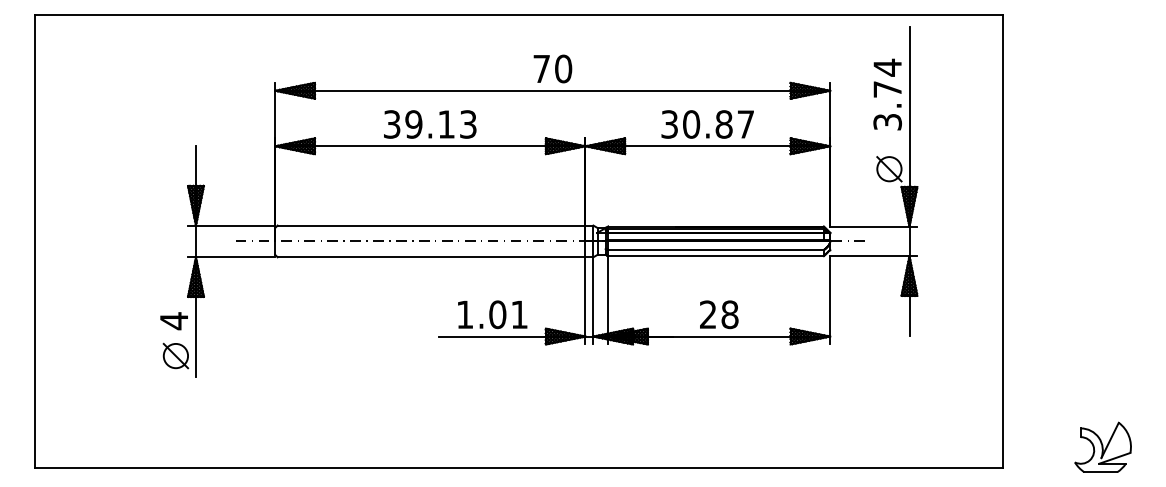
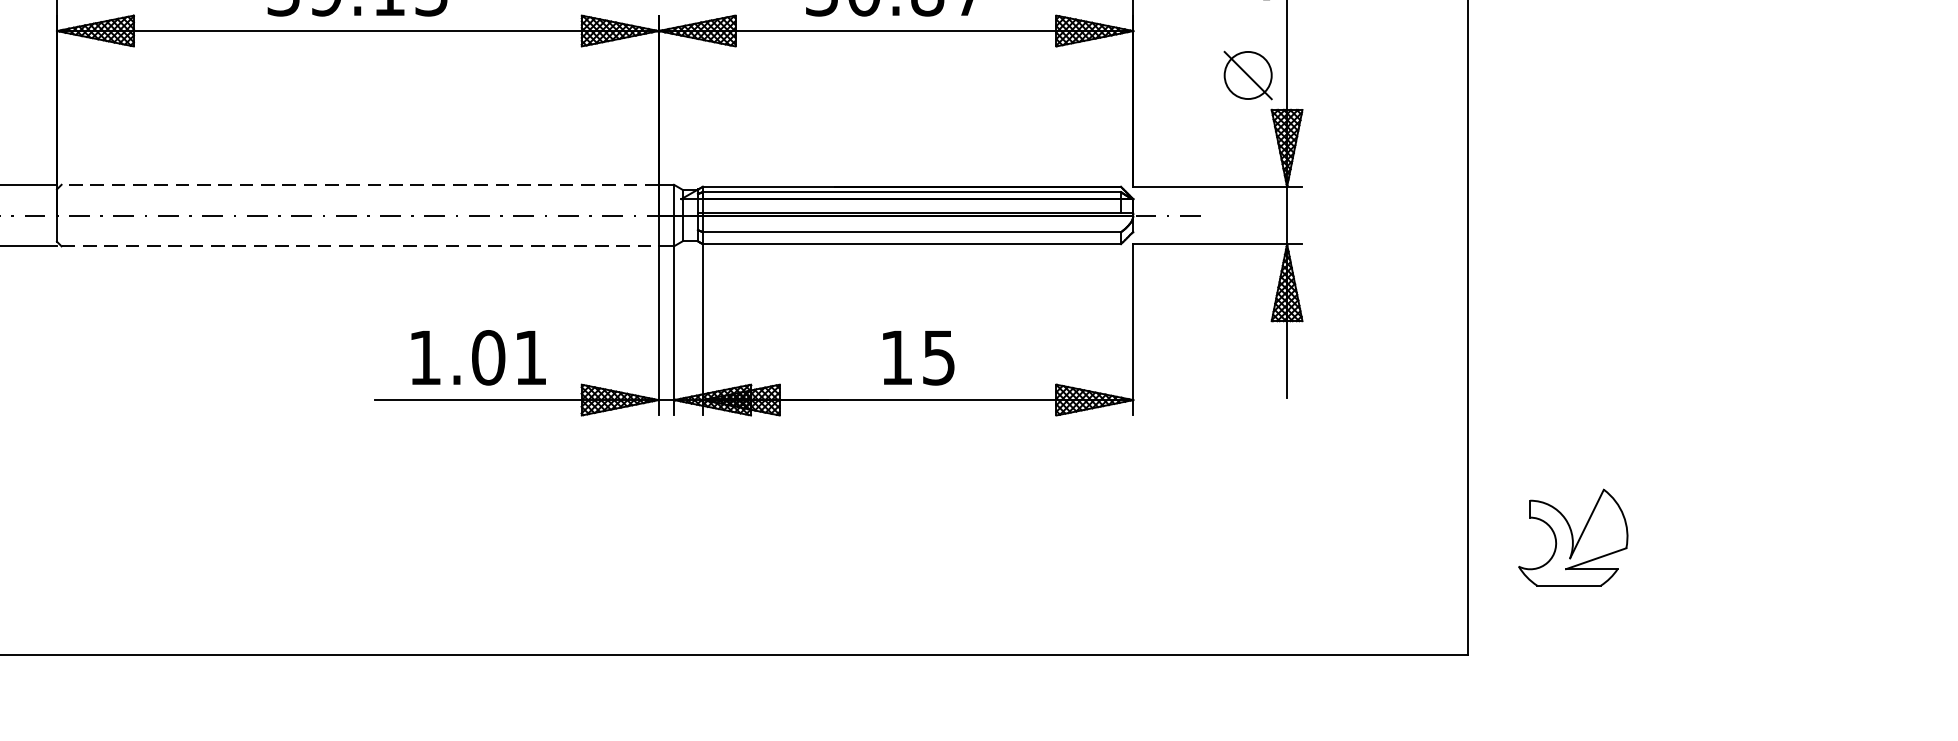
line: (431, 225) -> (359, 184), solid -> dashed
line: (431, 257) -> (359, 246), solid -> dashed
text: (719, 314) -> (918, 357), 28 -> 15
part: (1102, 446) -> (1572, 535), moved

